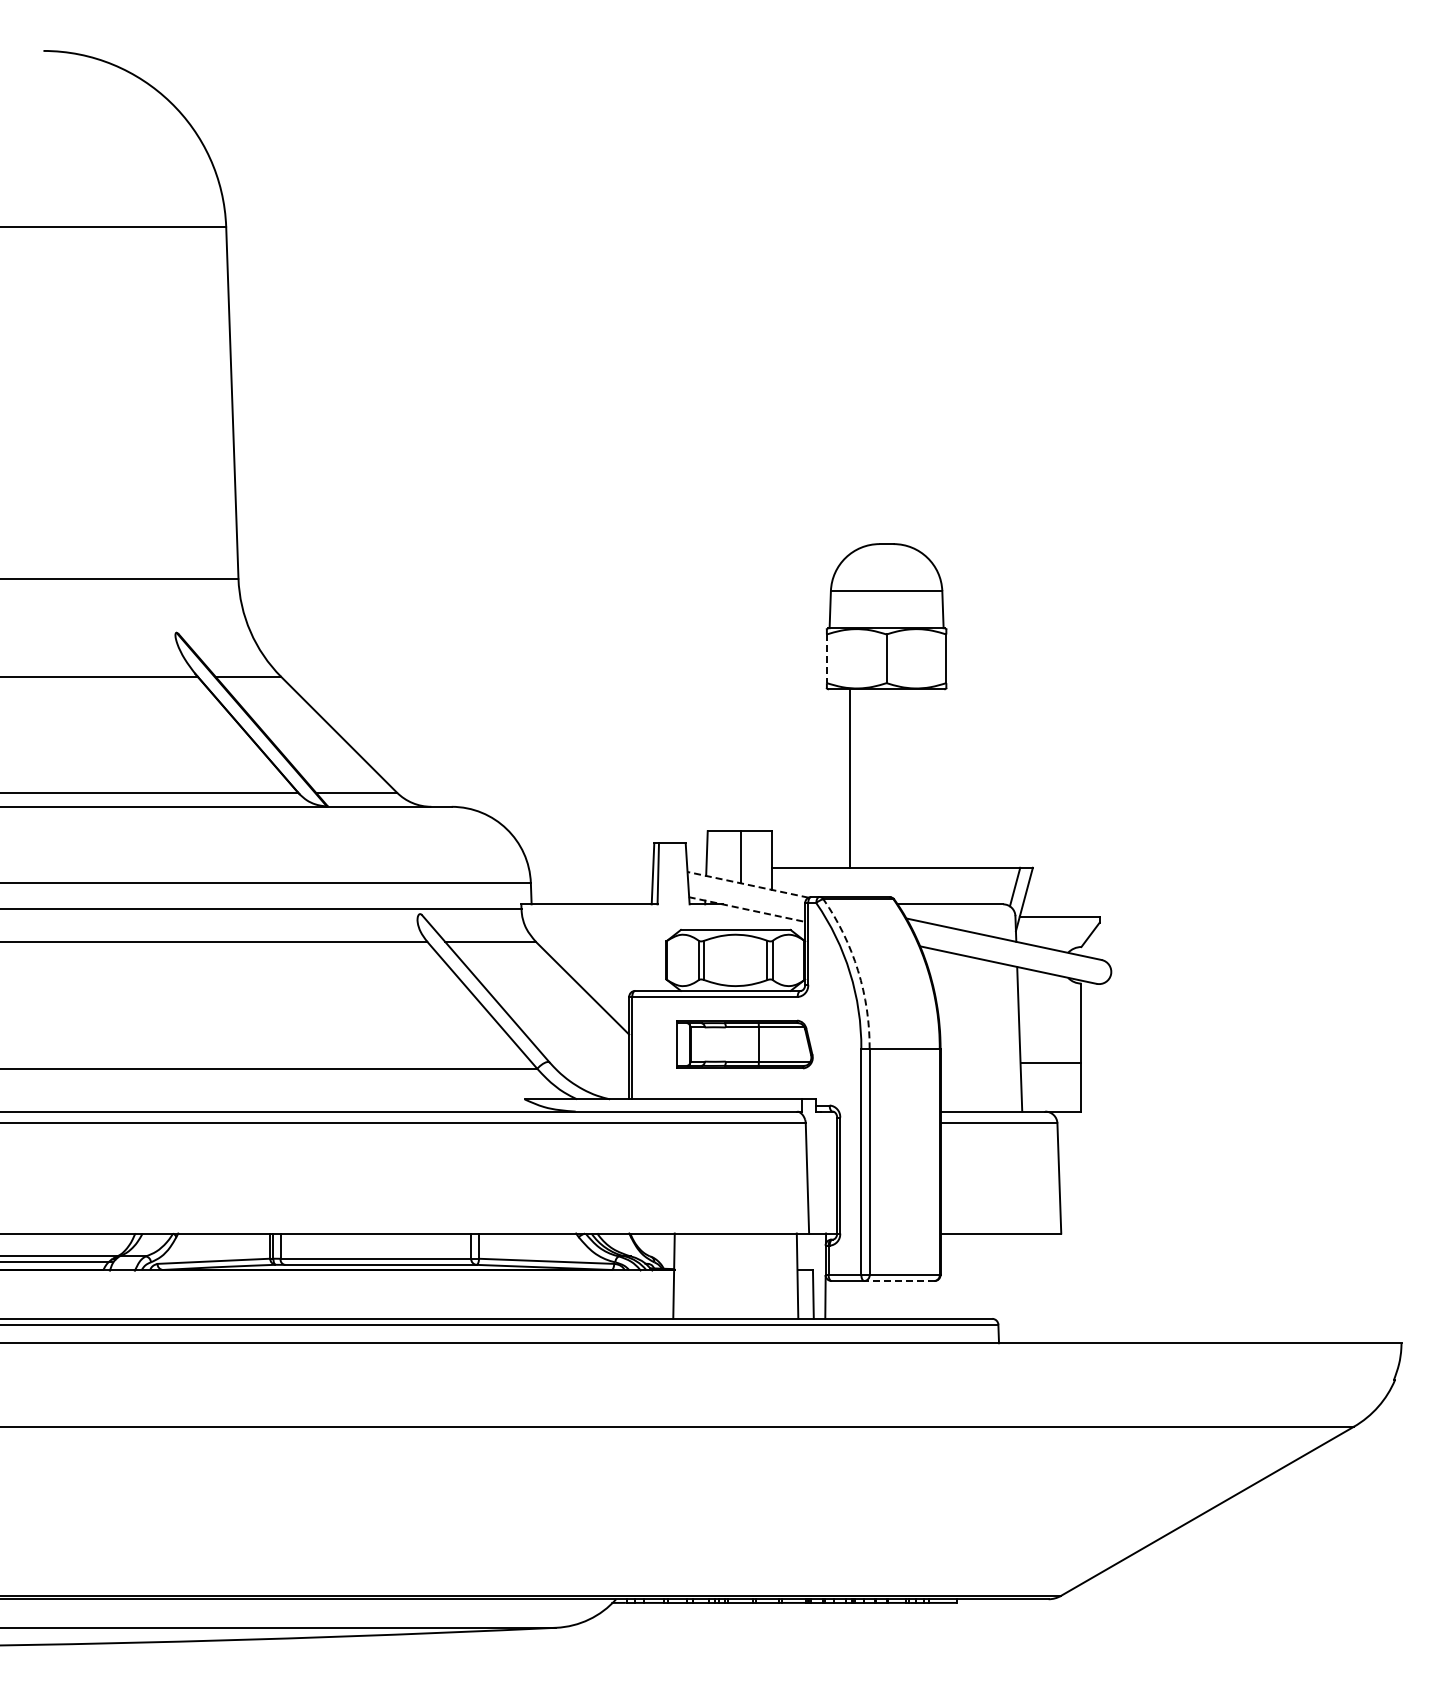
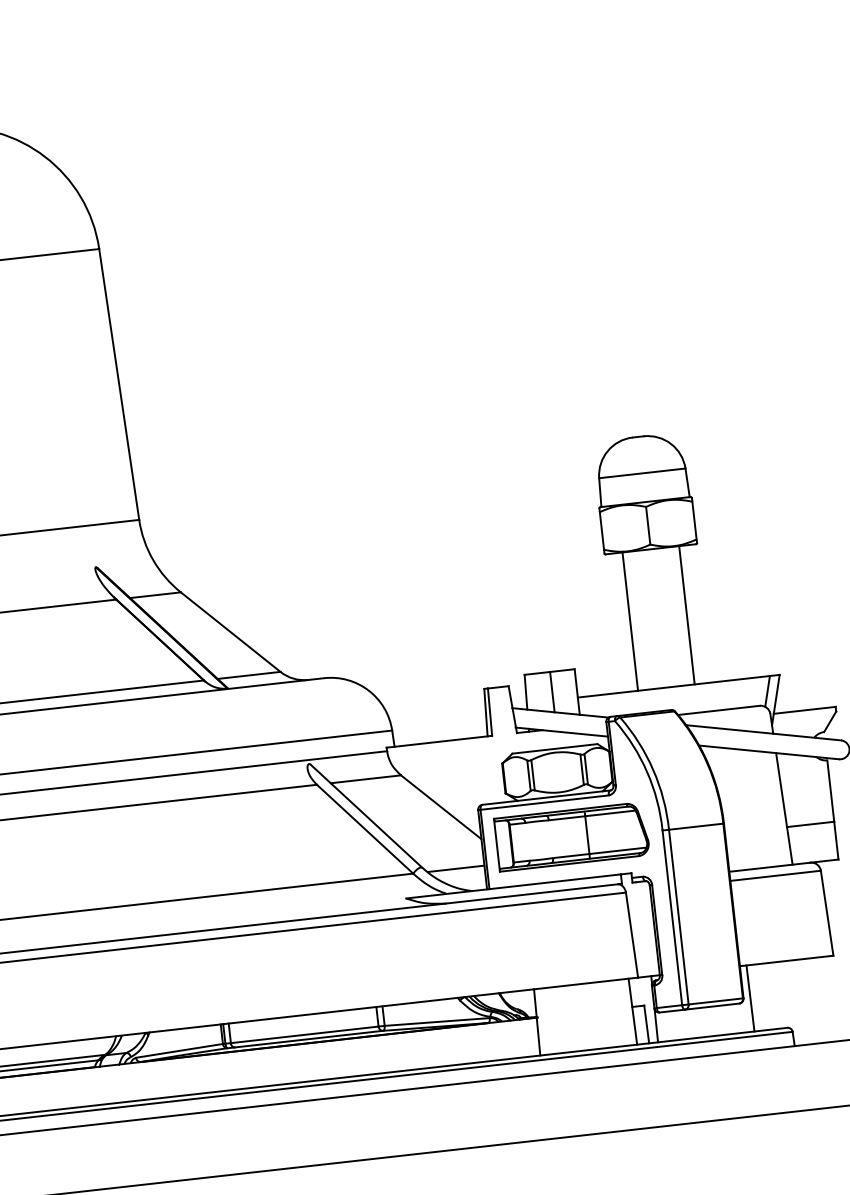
line: (826, 659) -> (601, 531), dashed -> solid
line: (923, 778) -> (687, 615), added
line: (747, 884) -> (560, 712), dashed -> solid
line: (746, 909) -> (561, 732), dashed -> solid
arc: (858, 970) -> (653, 769), dashed -> solid
part: (744, 1044) -> (571, 836), size x1.43
line: (592, 1068) -> (456, 868), added
line: (949, 1275) -> (750, 997), added
line: (898, 1281) -> (711, 1007), dashed -> solid

